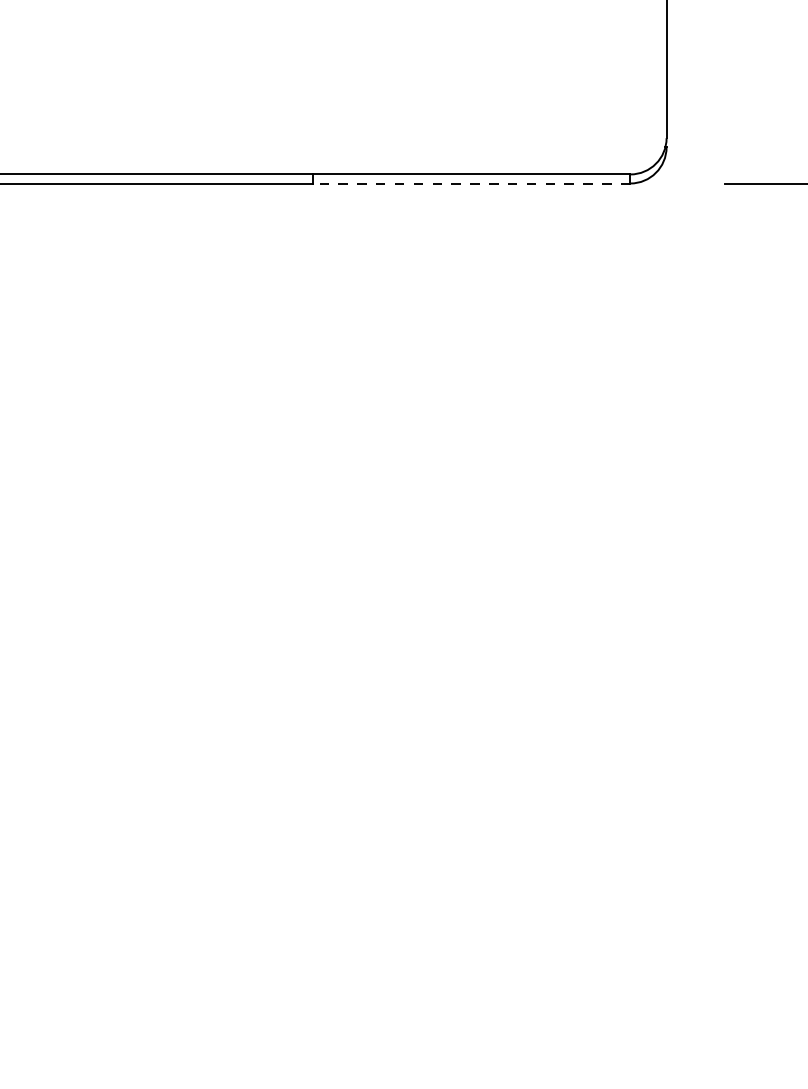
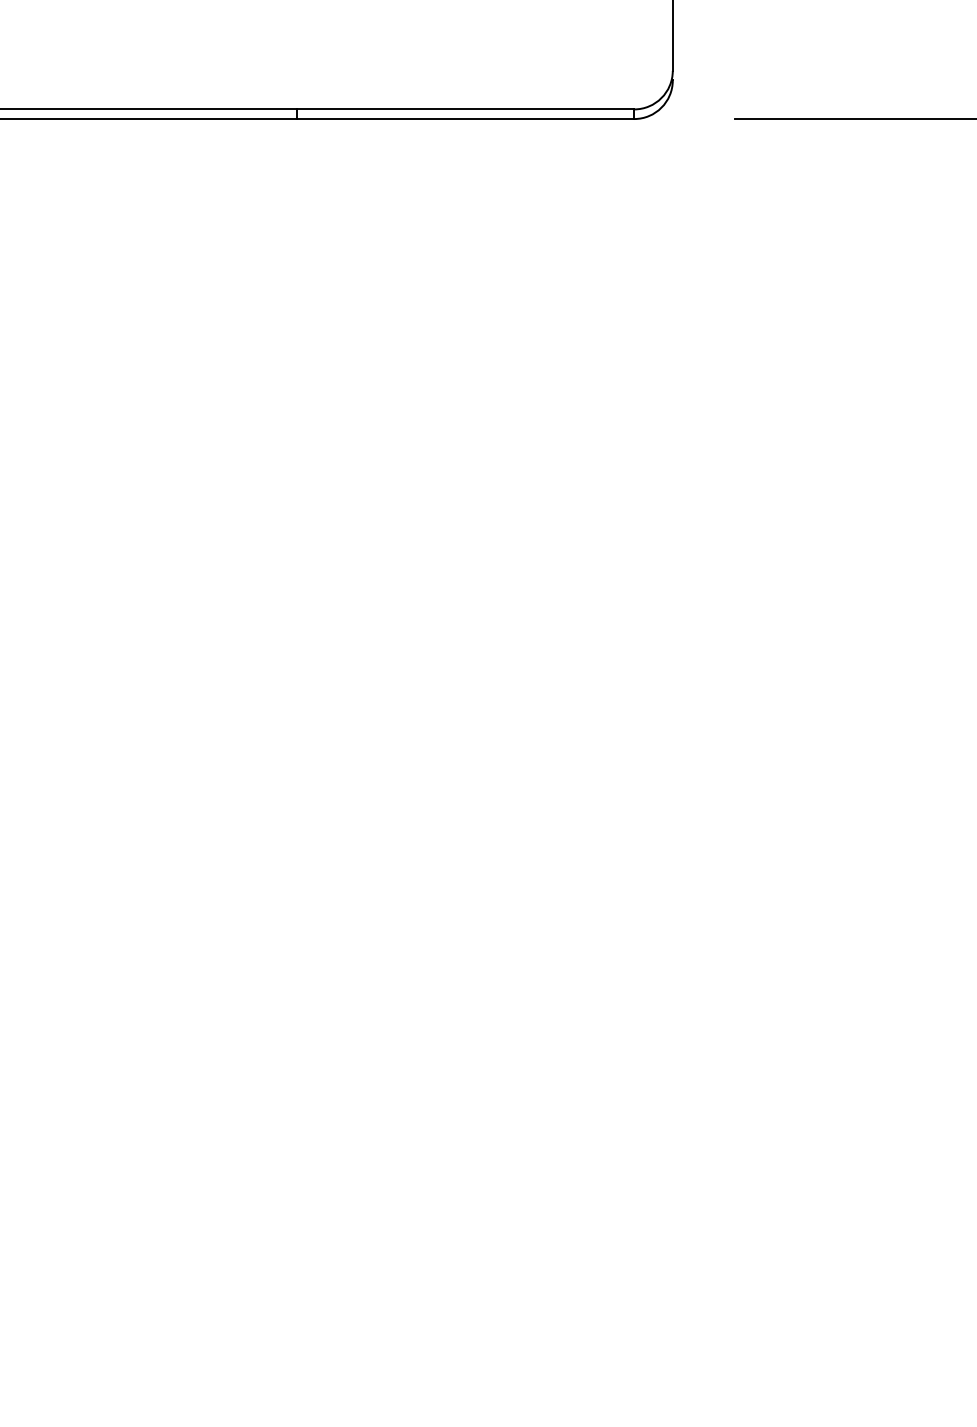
line: (471, 183) -> (465, 119), dashed -> solid

